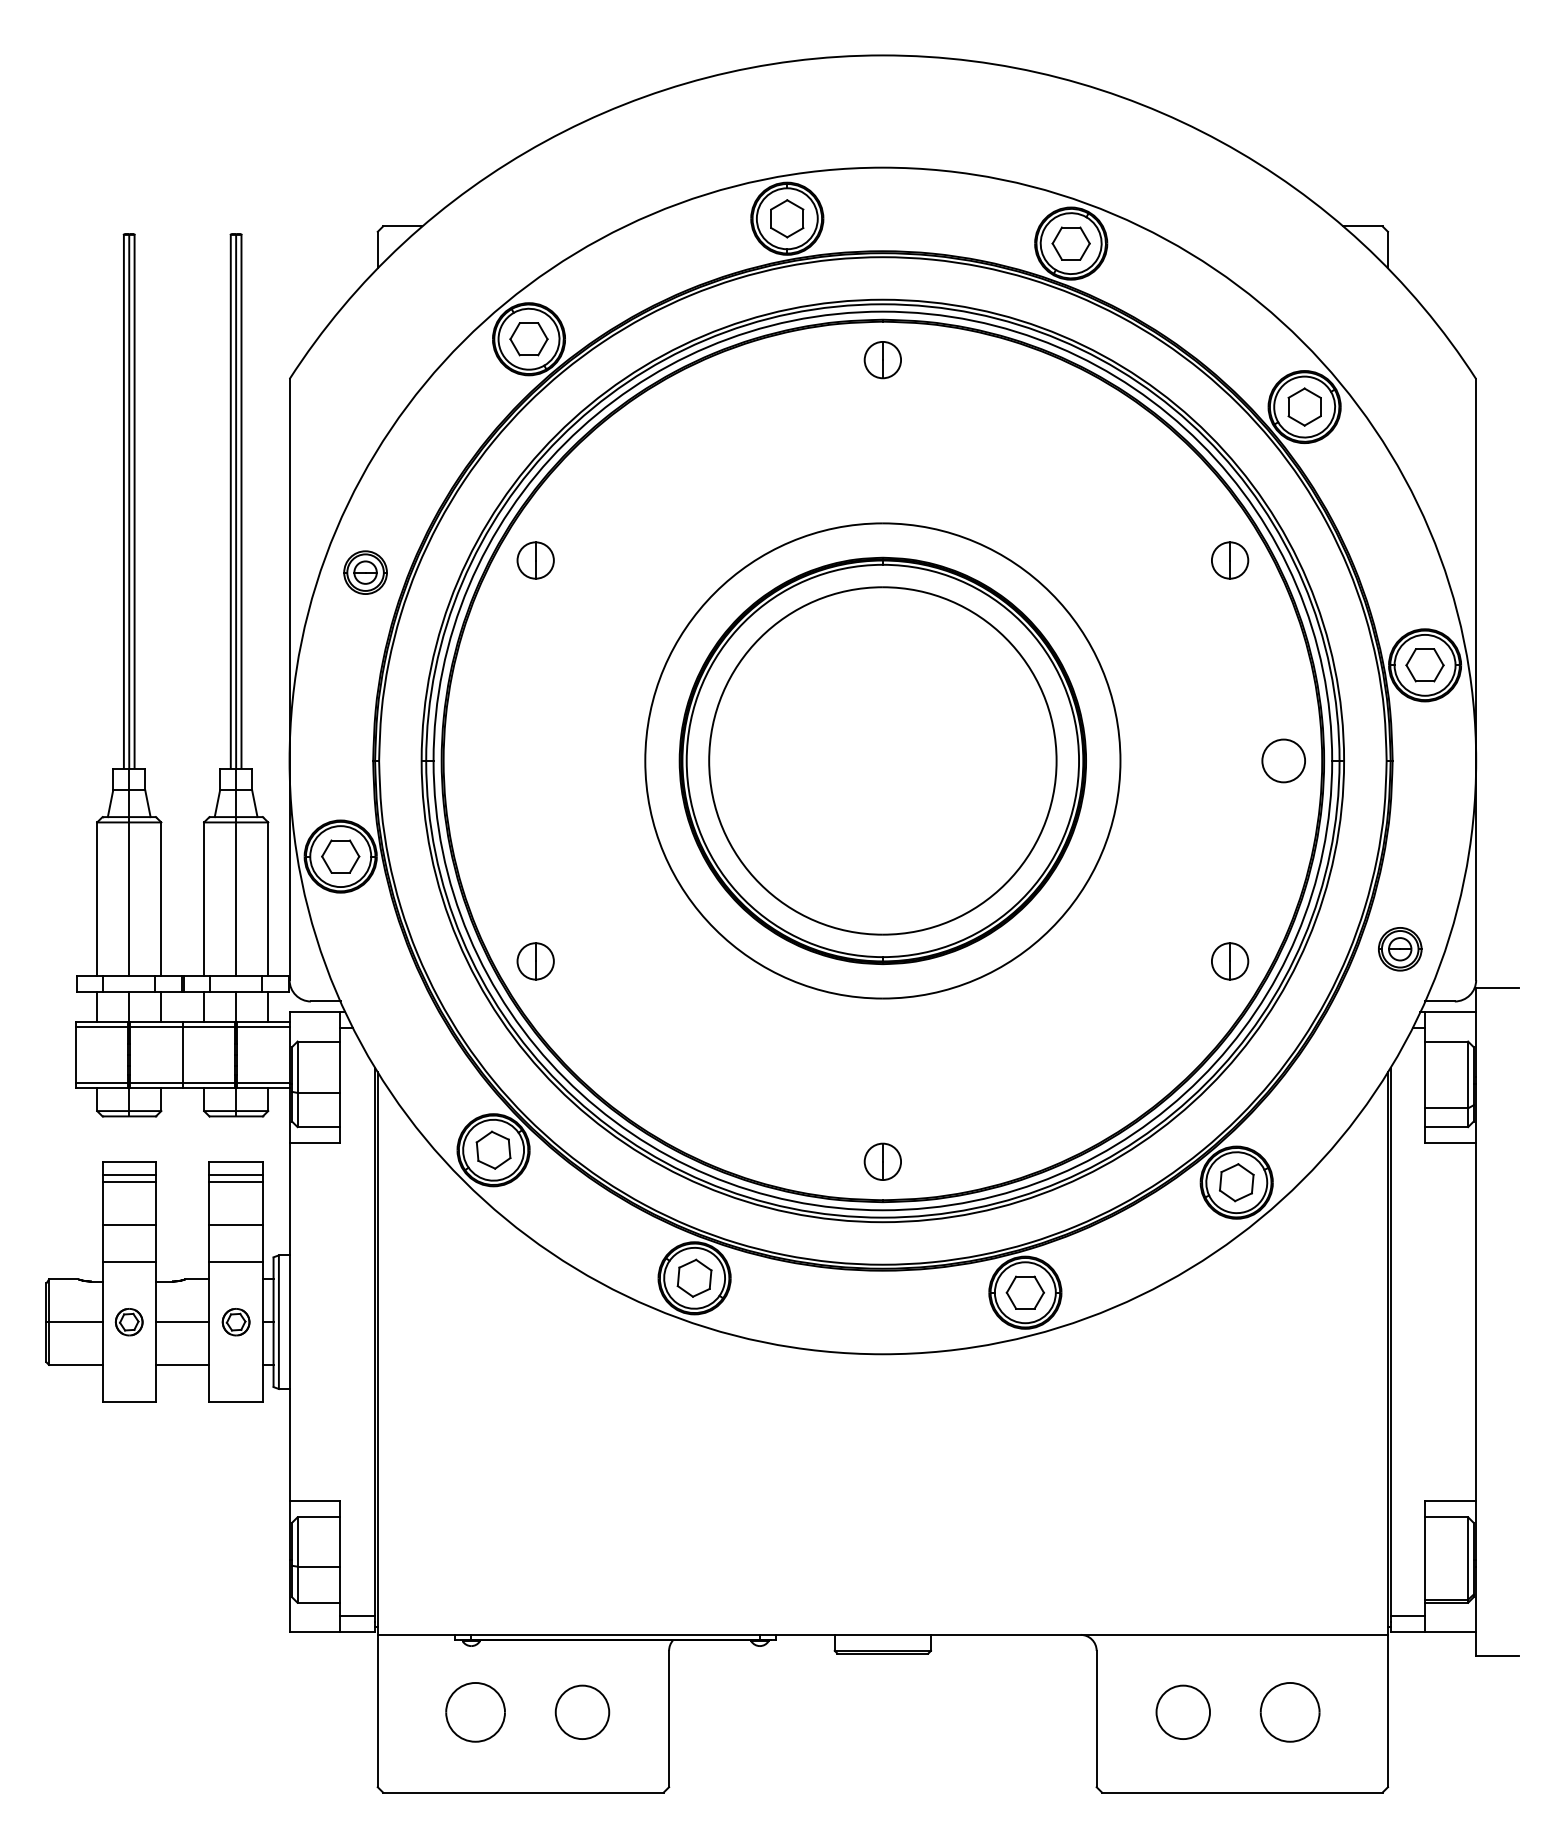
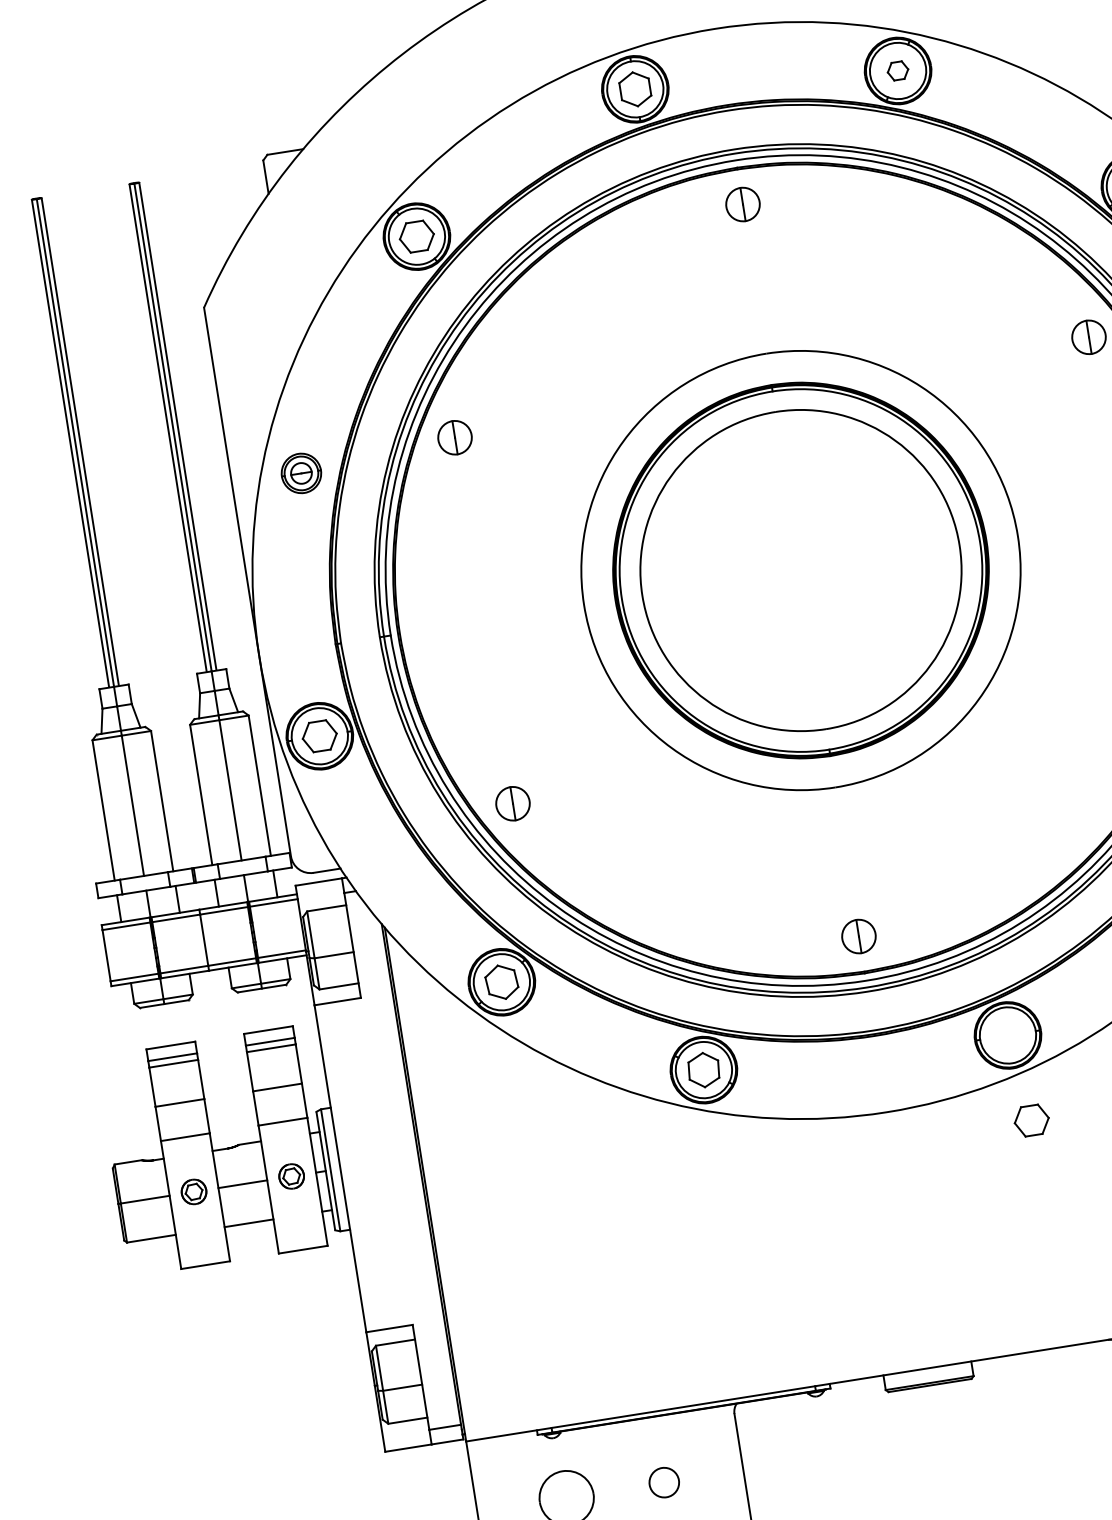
part: (1070, 243) -> (897, 70), size x0.6
part: (1024, 1292) -> (1030, 1120), moved
circle: (582, 1712) -> (664, 1482), size x0.6

